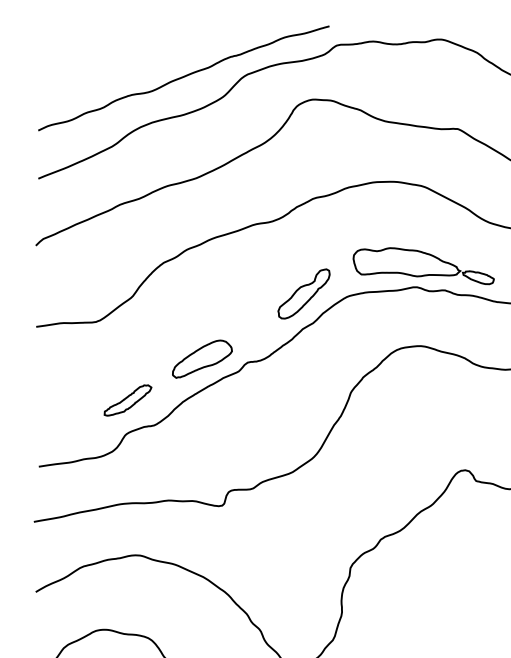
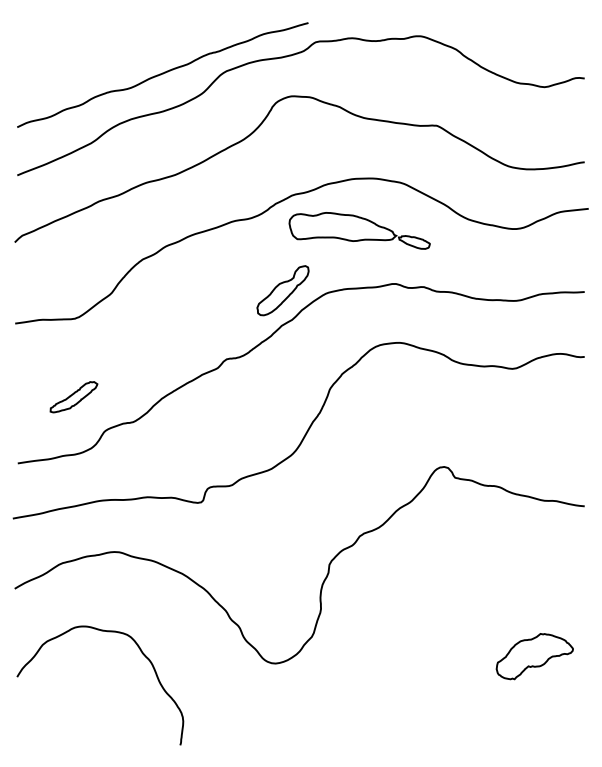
part: (423, 265) -> (359, 230), moved
part: (202, 358) -> (181, 355), removed
part: (127, 400) -> (73, 397), moved

